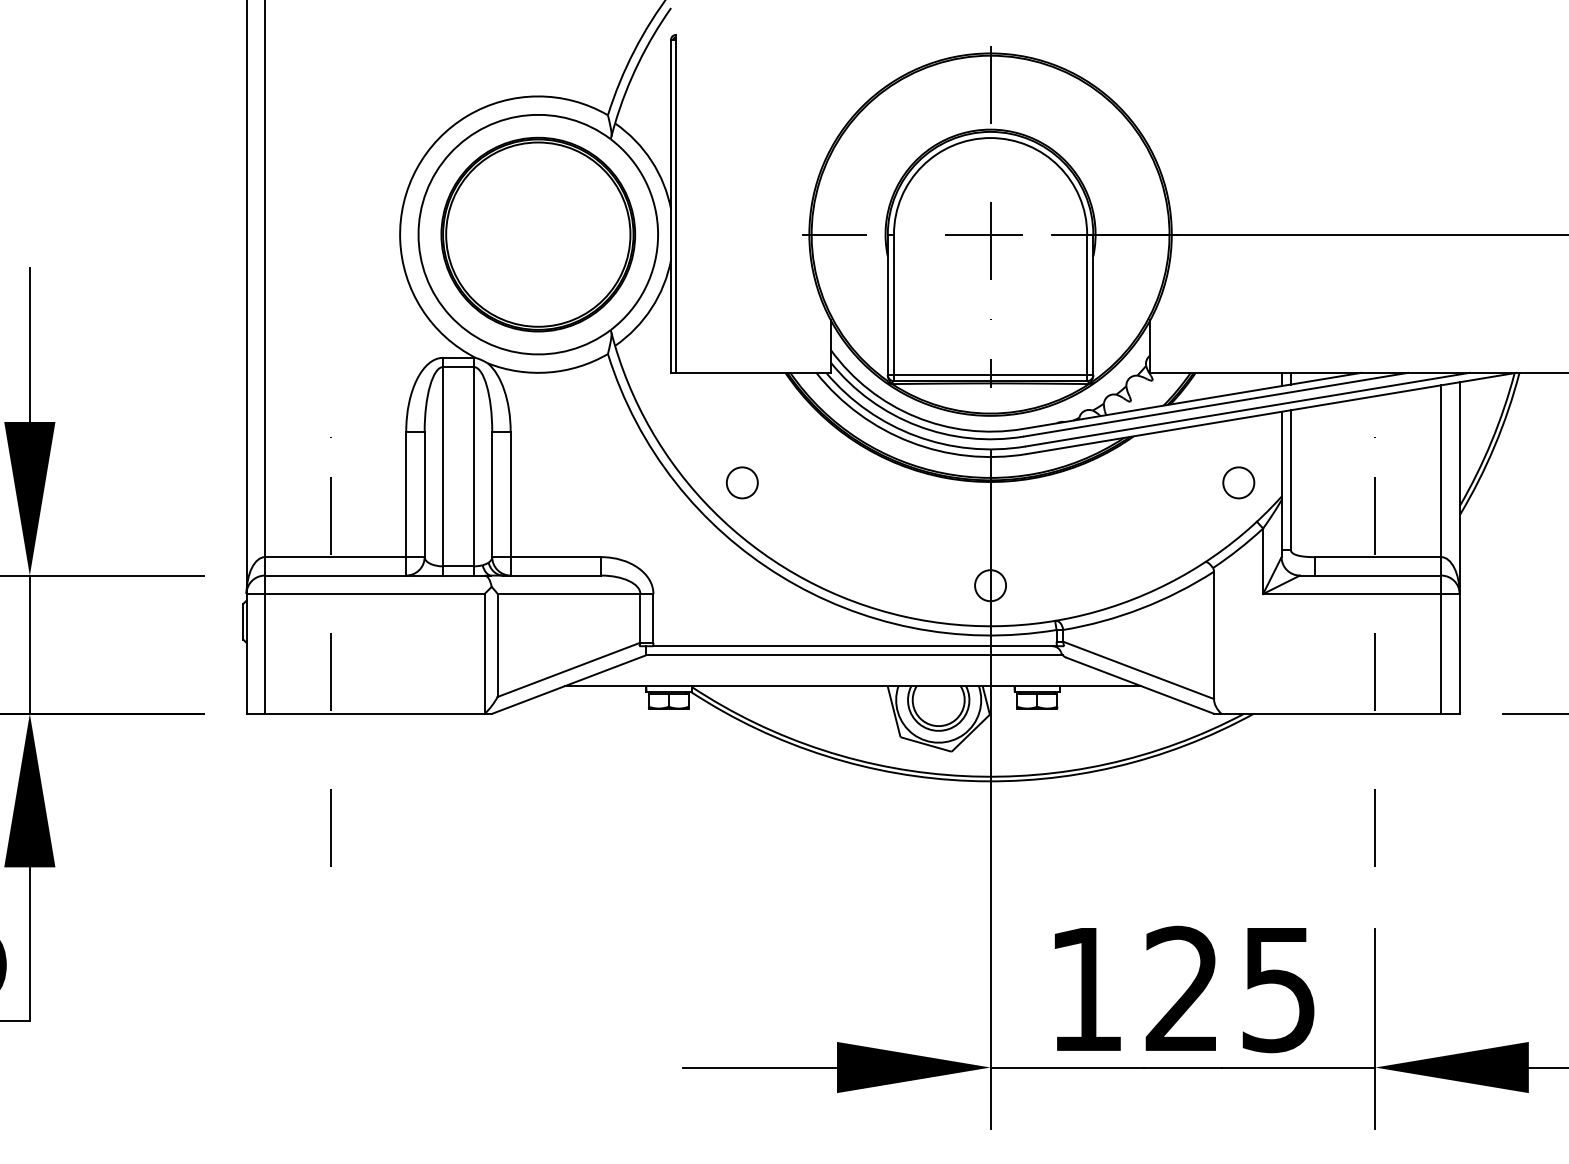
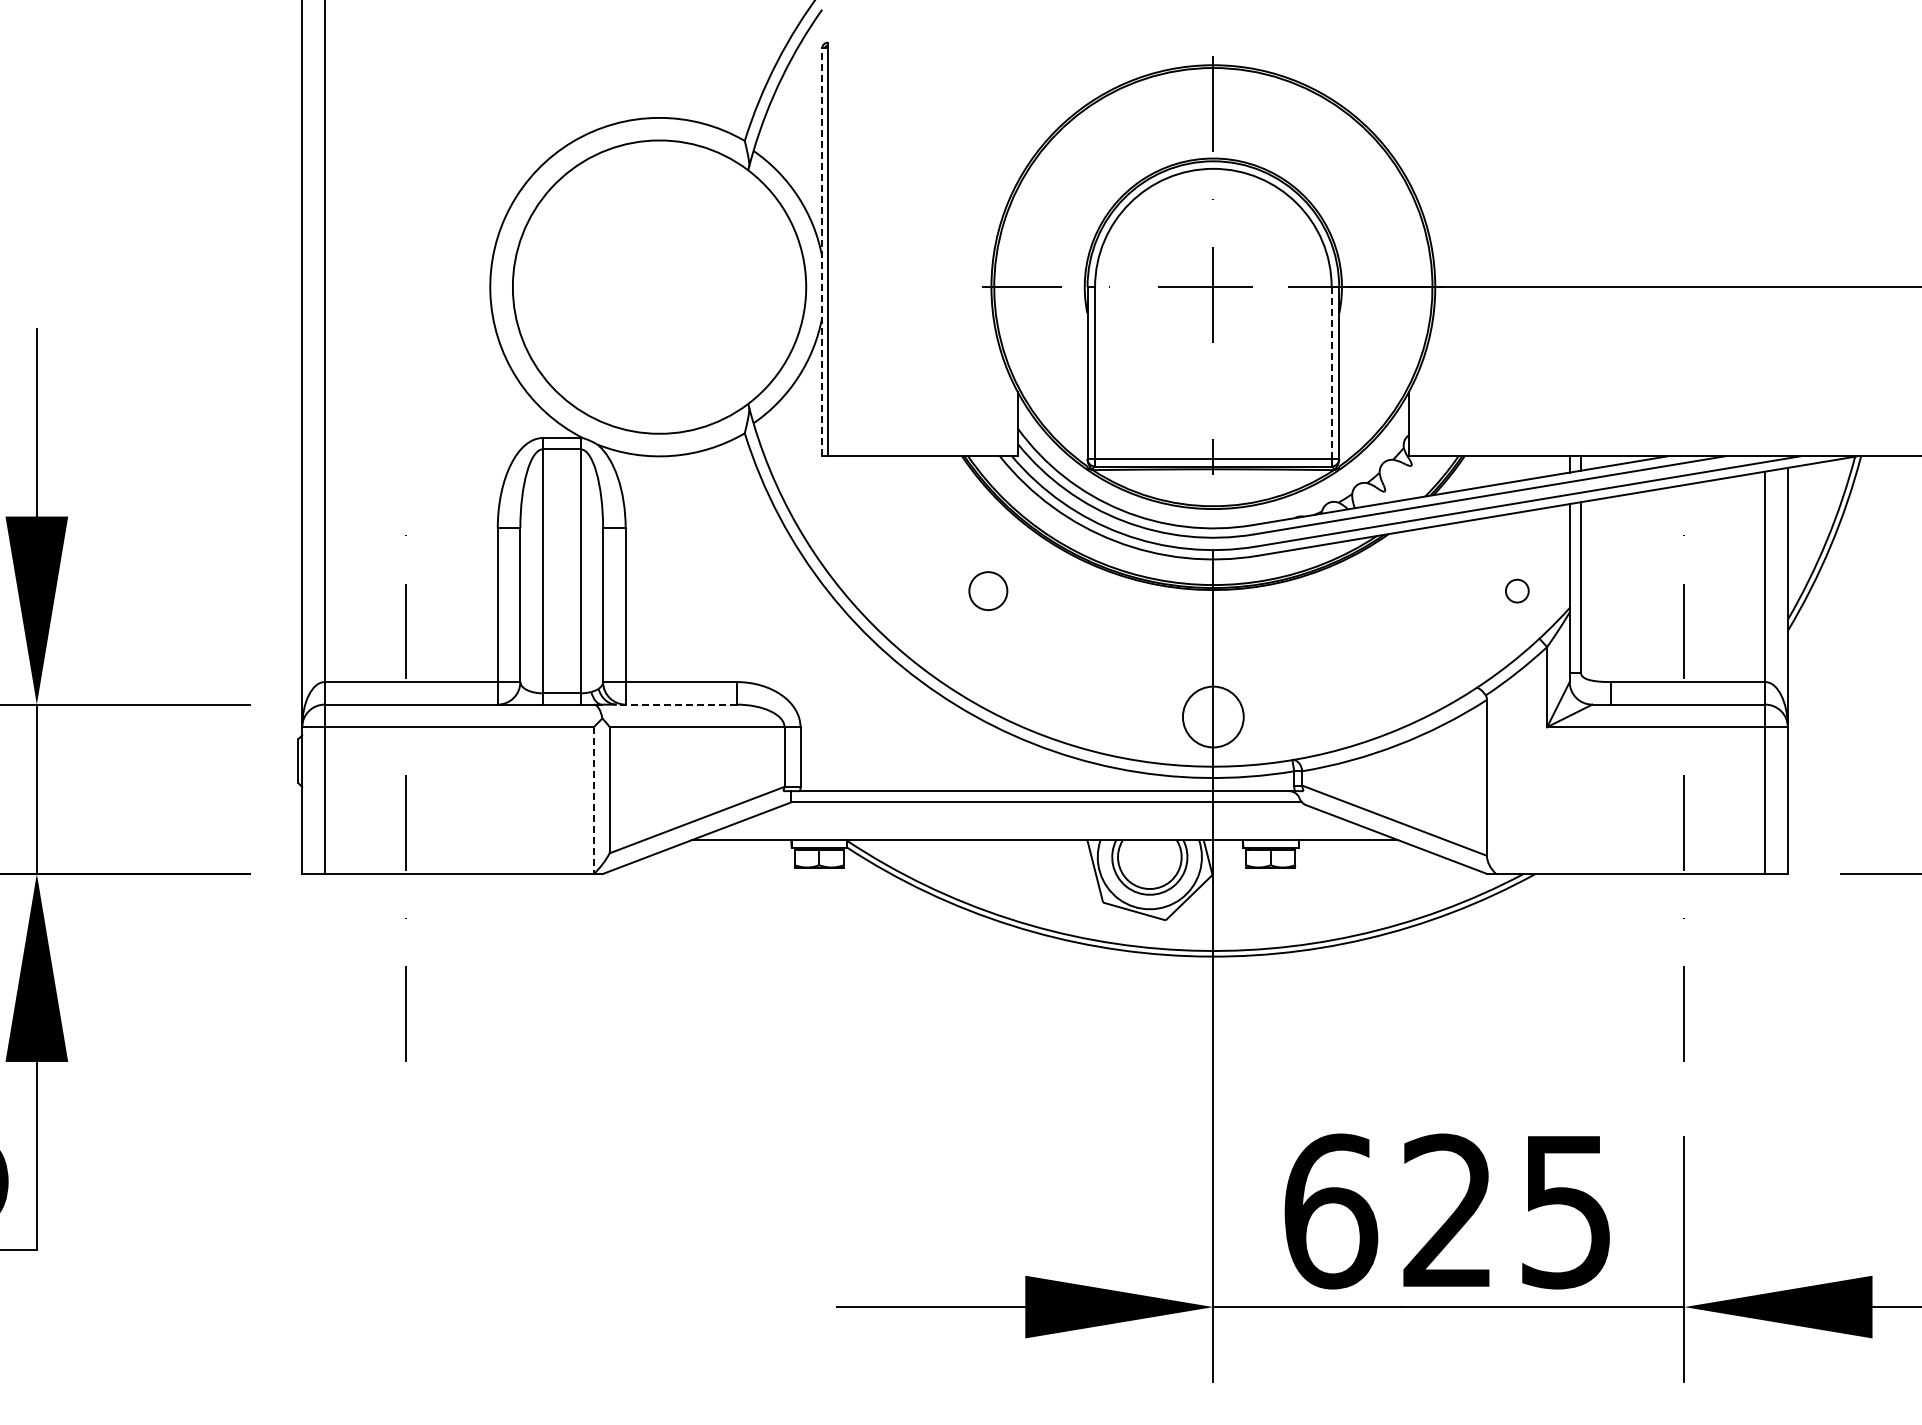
line: (671, 205) -> (822, 251), solid -> dashed
part: (538, 234) -> (659, 286), removed
line: (1087, 305) -> (1331, 373), solid -> dashed
circle: (742, 482) -> (988, 590), moved
circle: (1238, 483) -> (1517, 591), size x0.6
line: (552, 575) -> (676, 704), solid -> dashed
circle: (990, 586) -> (1213, 717), size x1.6
line: (484, 654) -> (593, 801), solid -> dashed
text: (1087, 989) -> (1331, 1211), 125 -> 625

